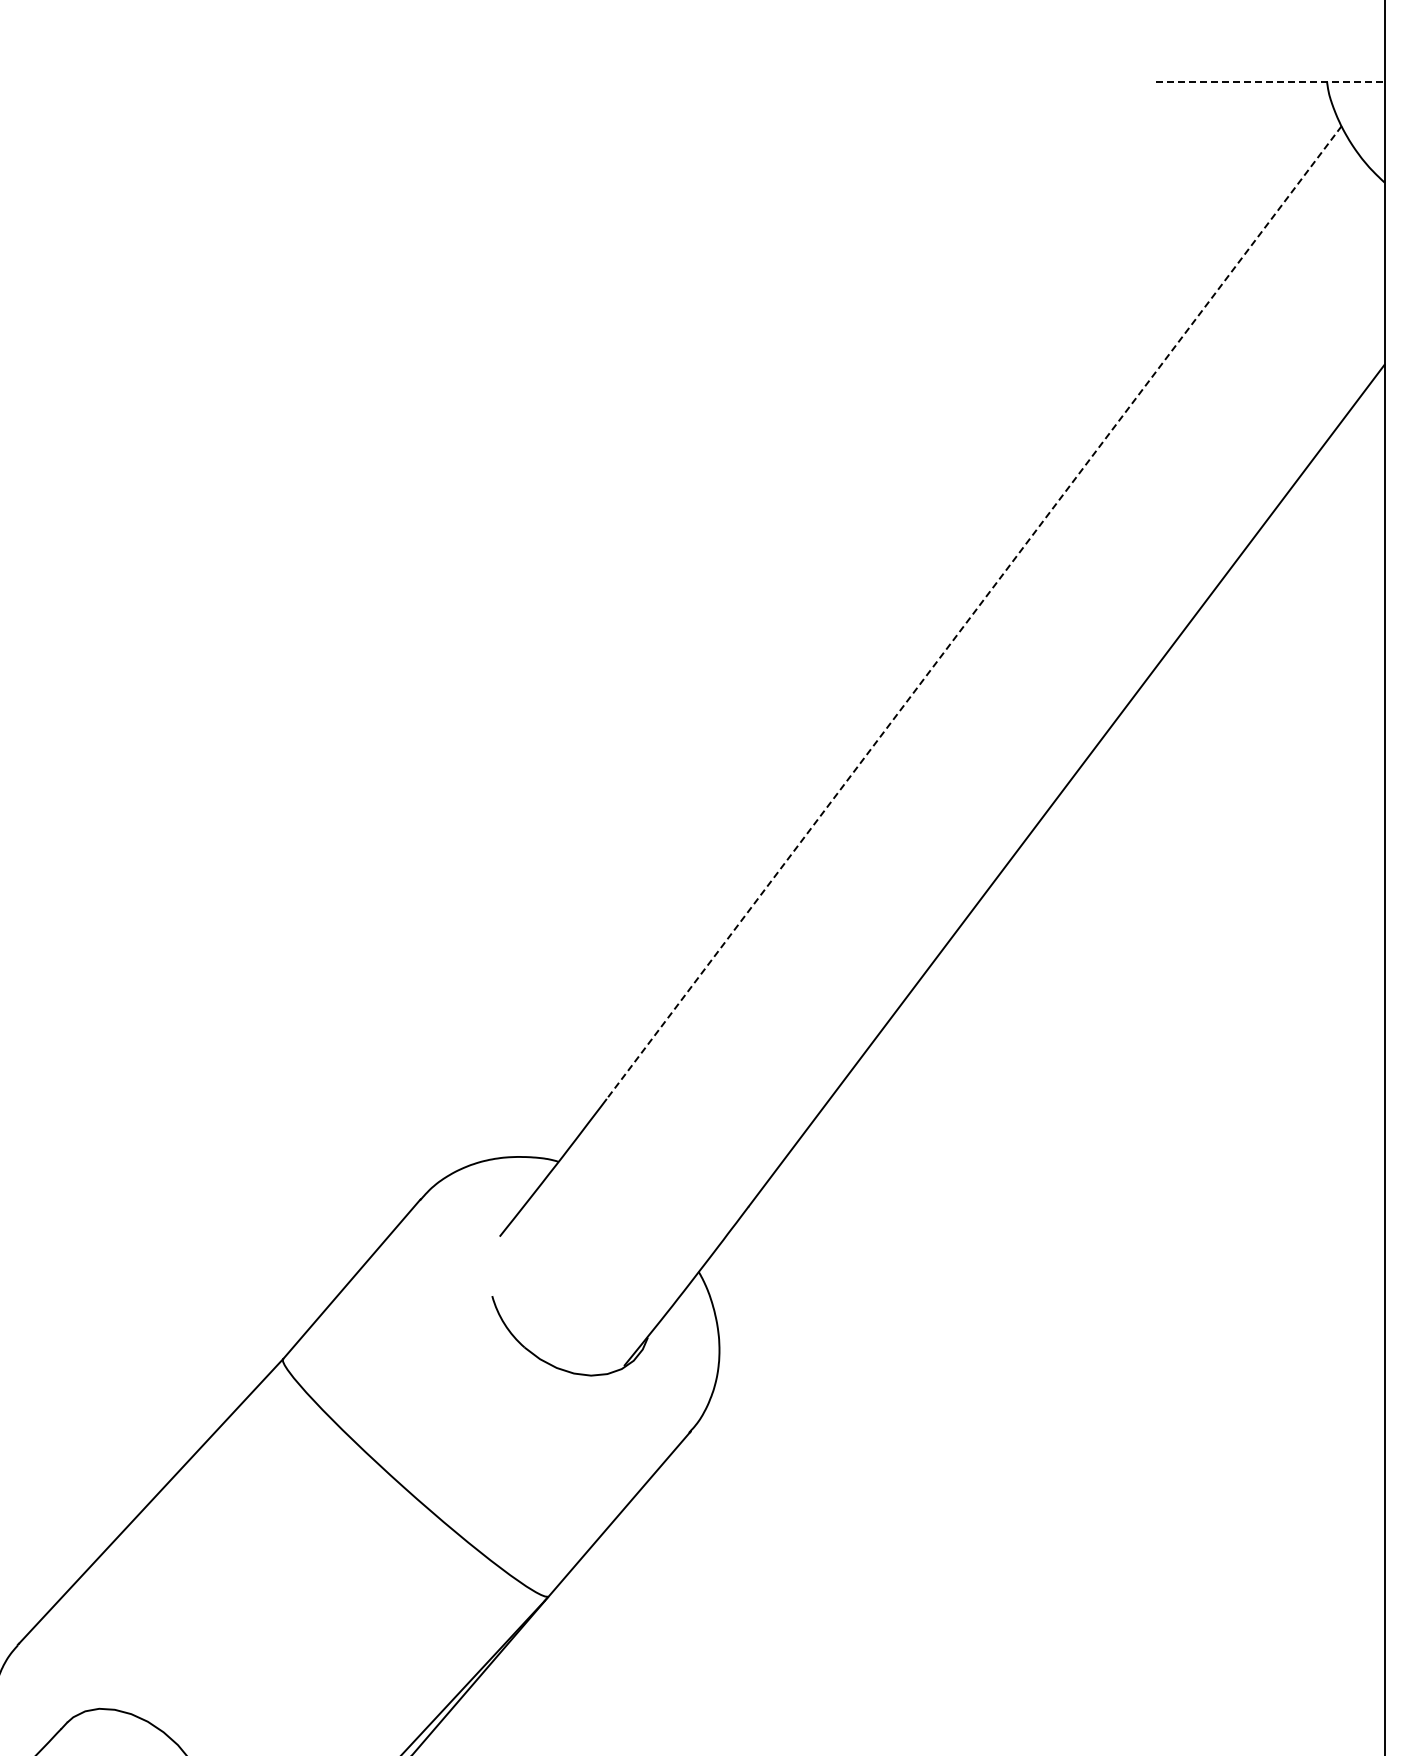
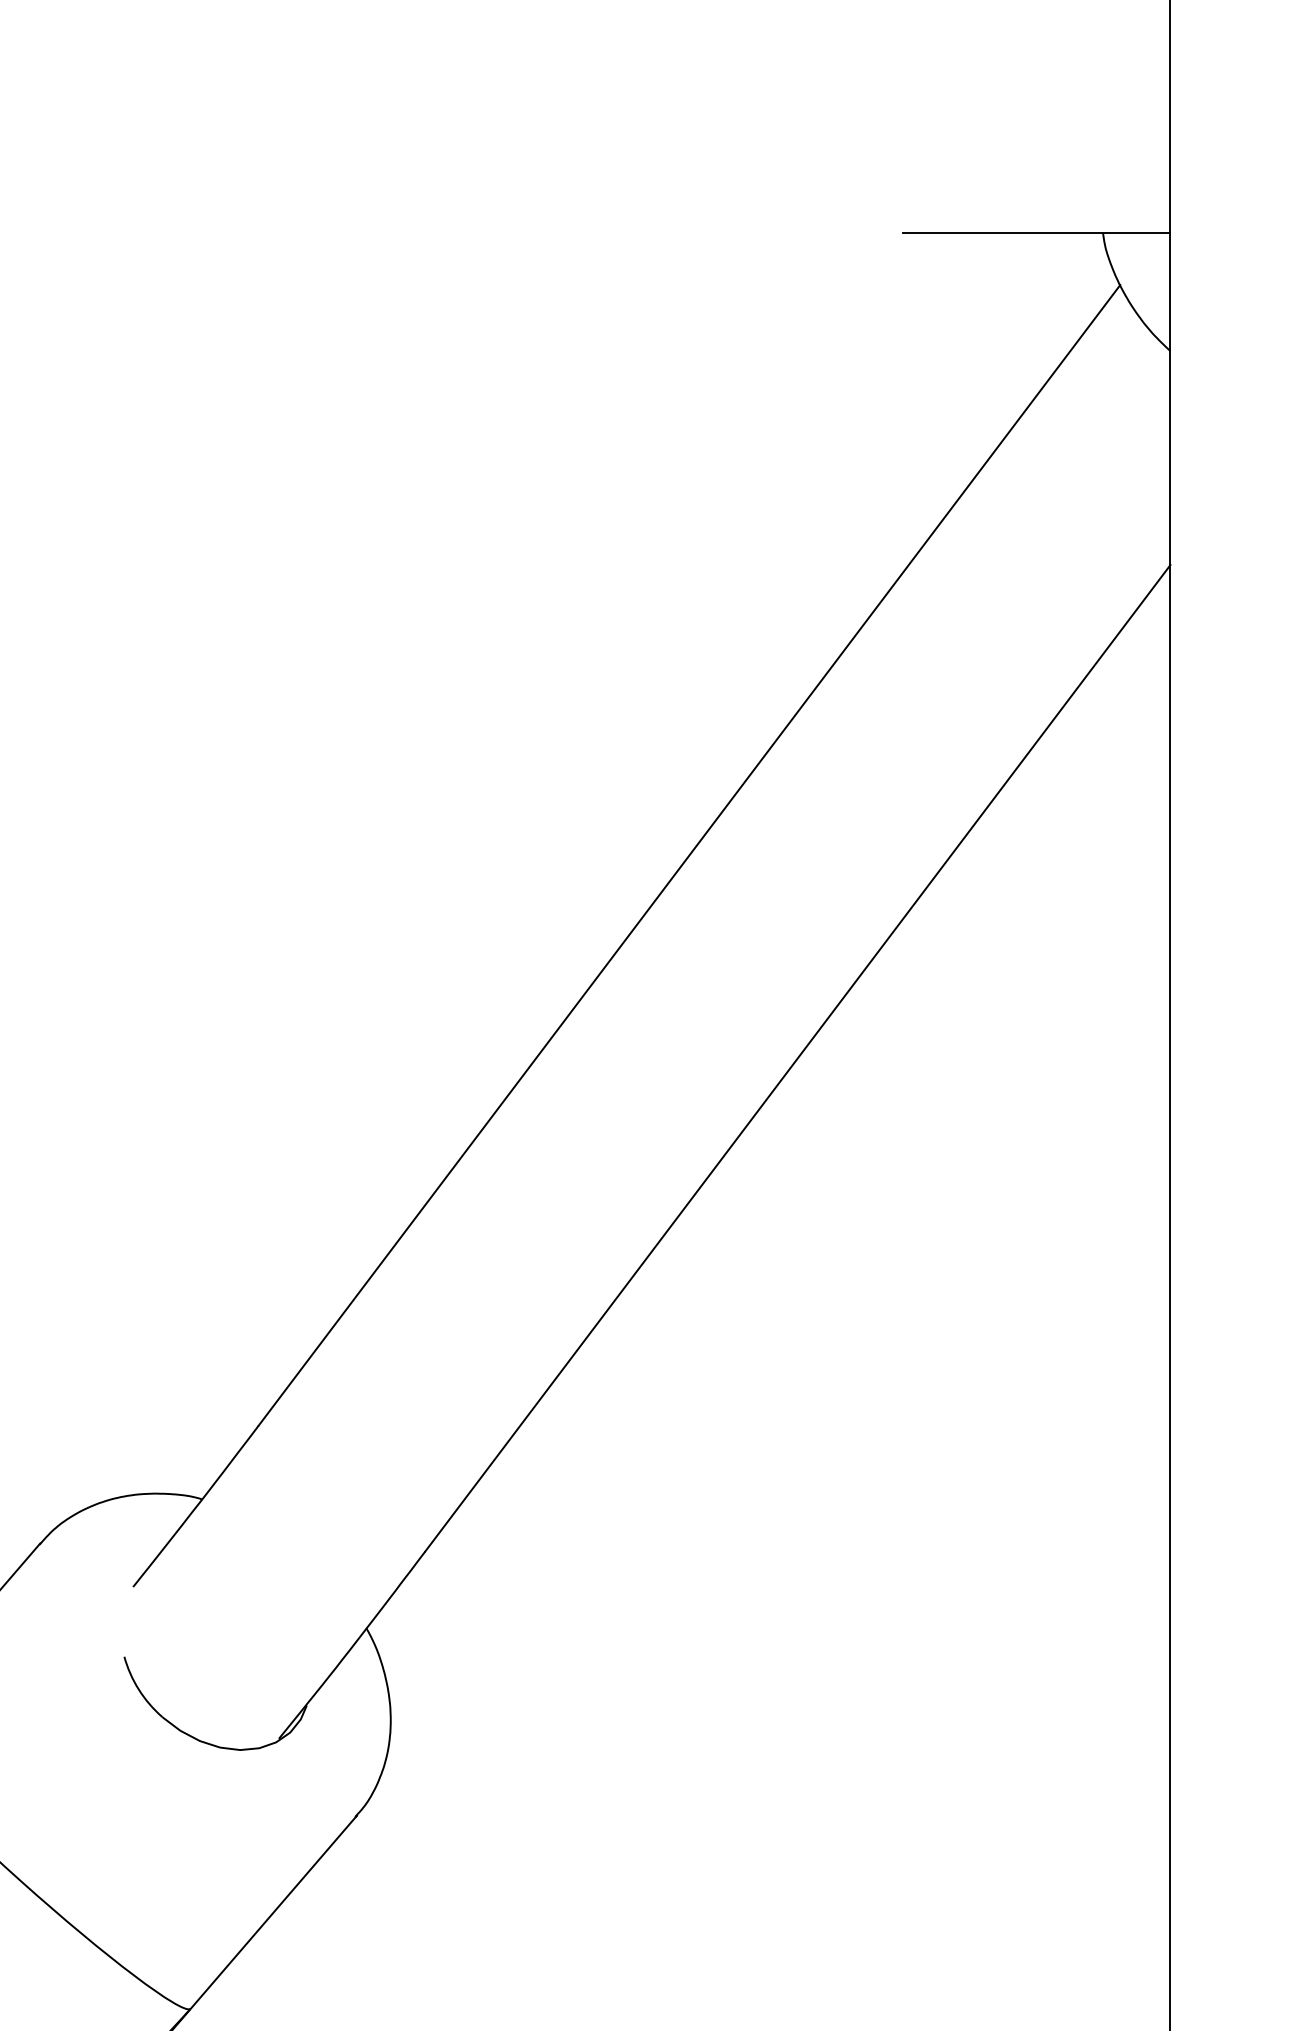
line: (1270, 81) -> (1036, 232), dashed -> solid
line: (974, 612) -> (689, 855), dashed -> solid

